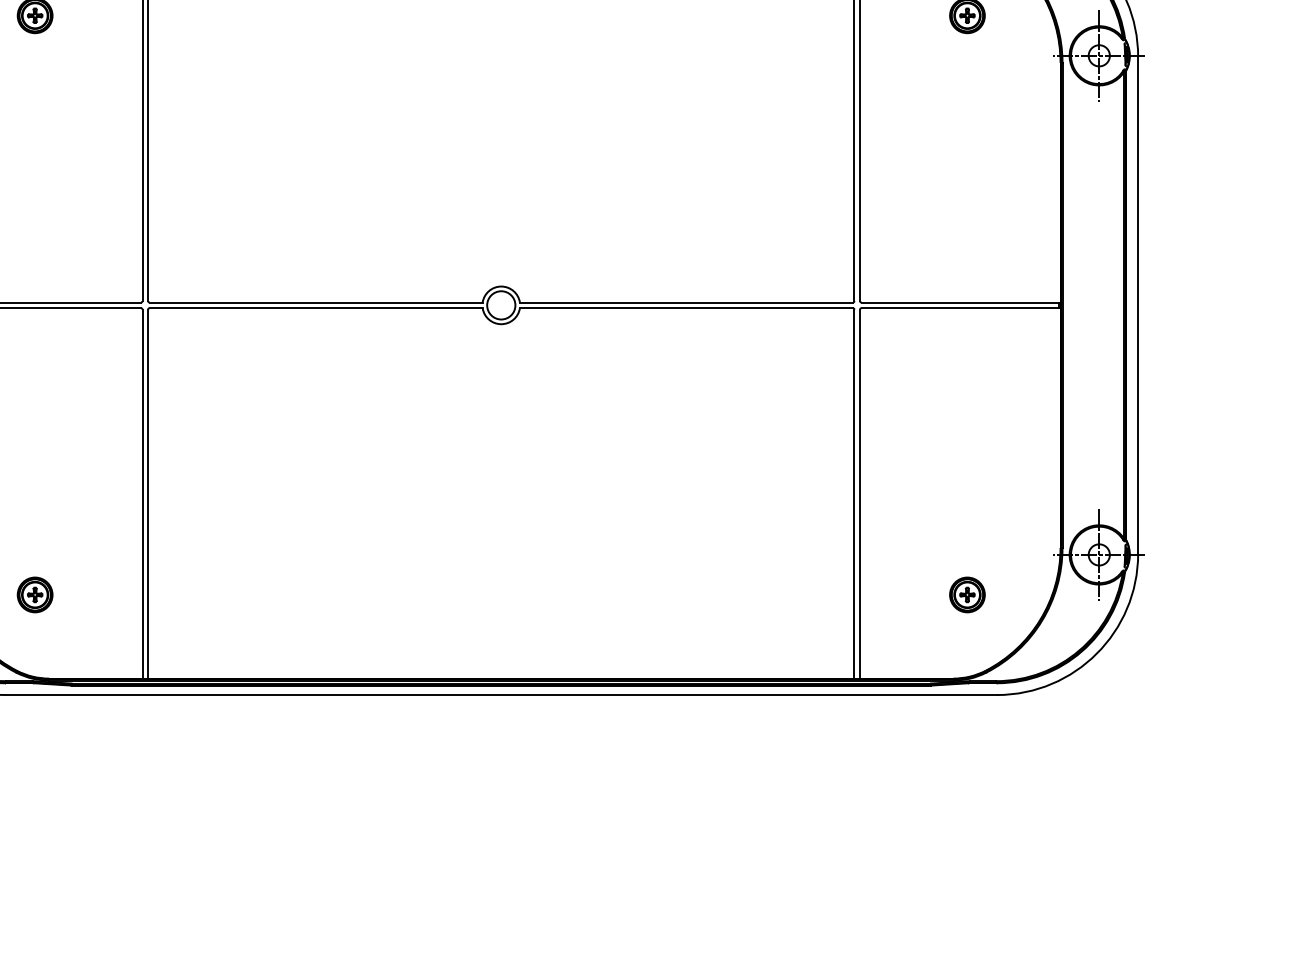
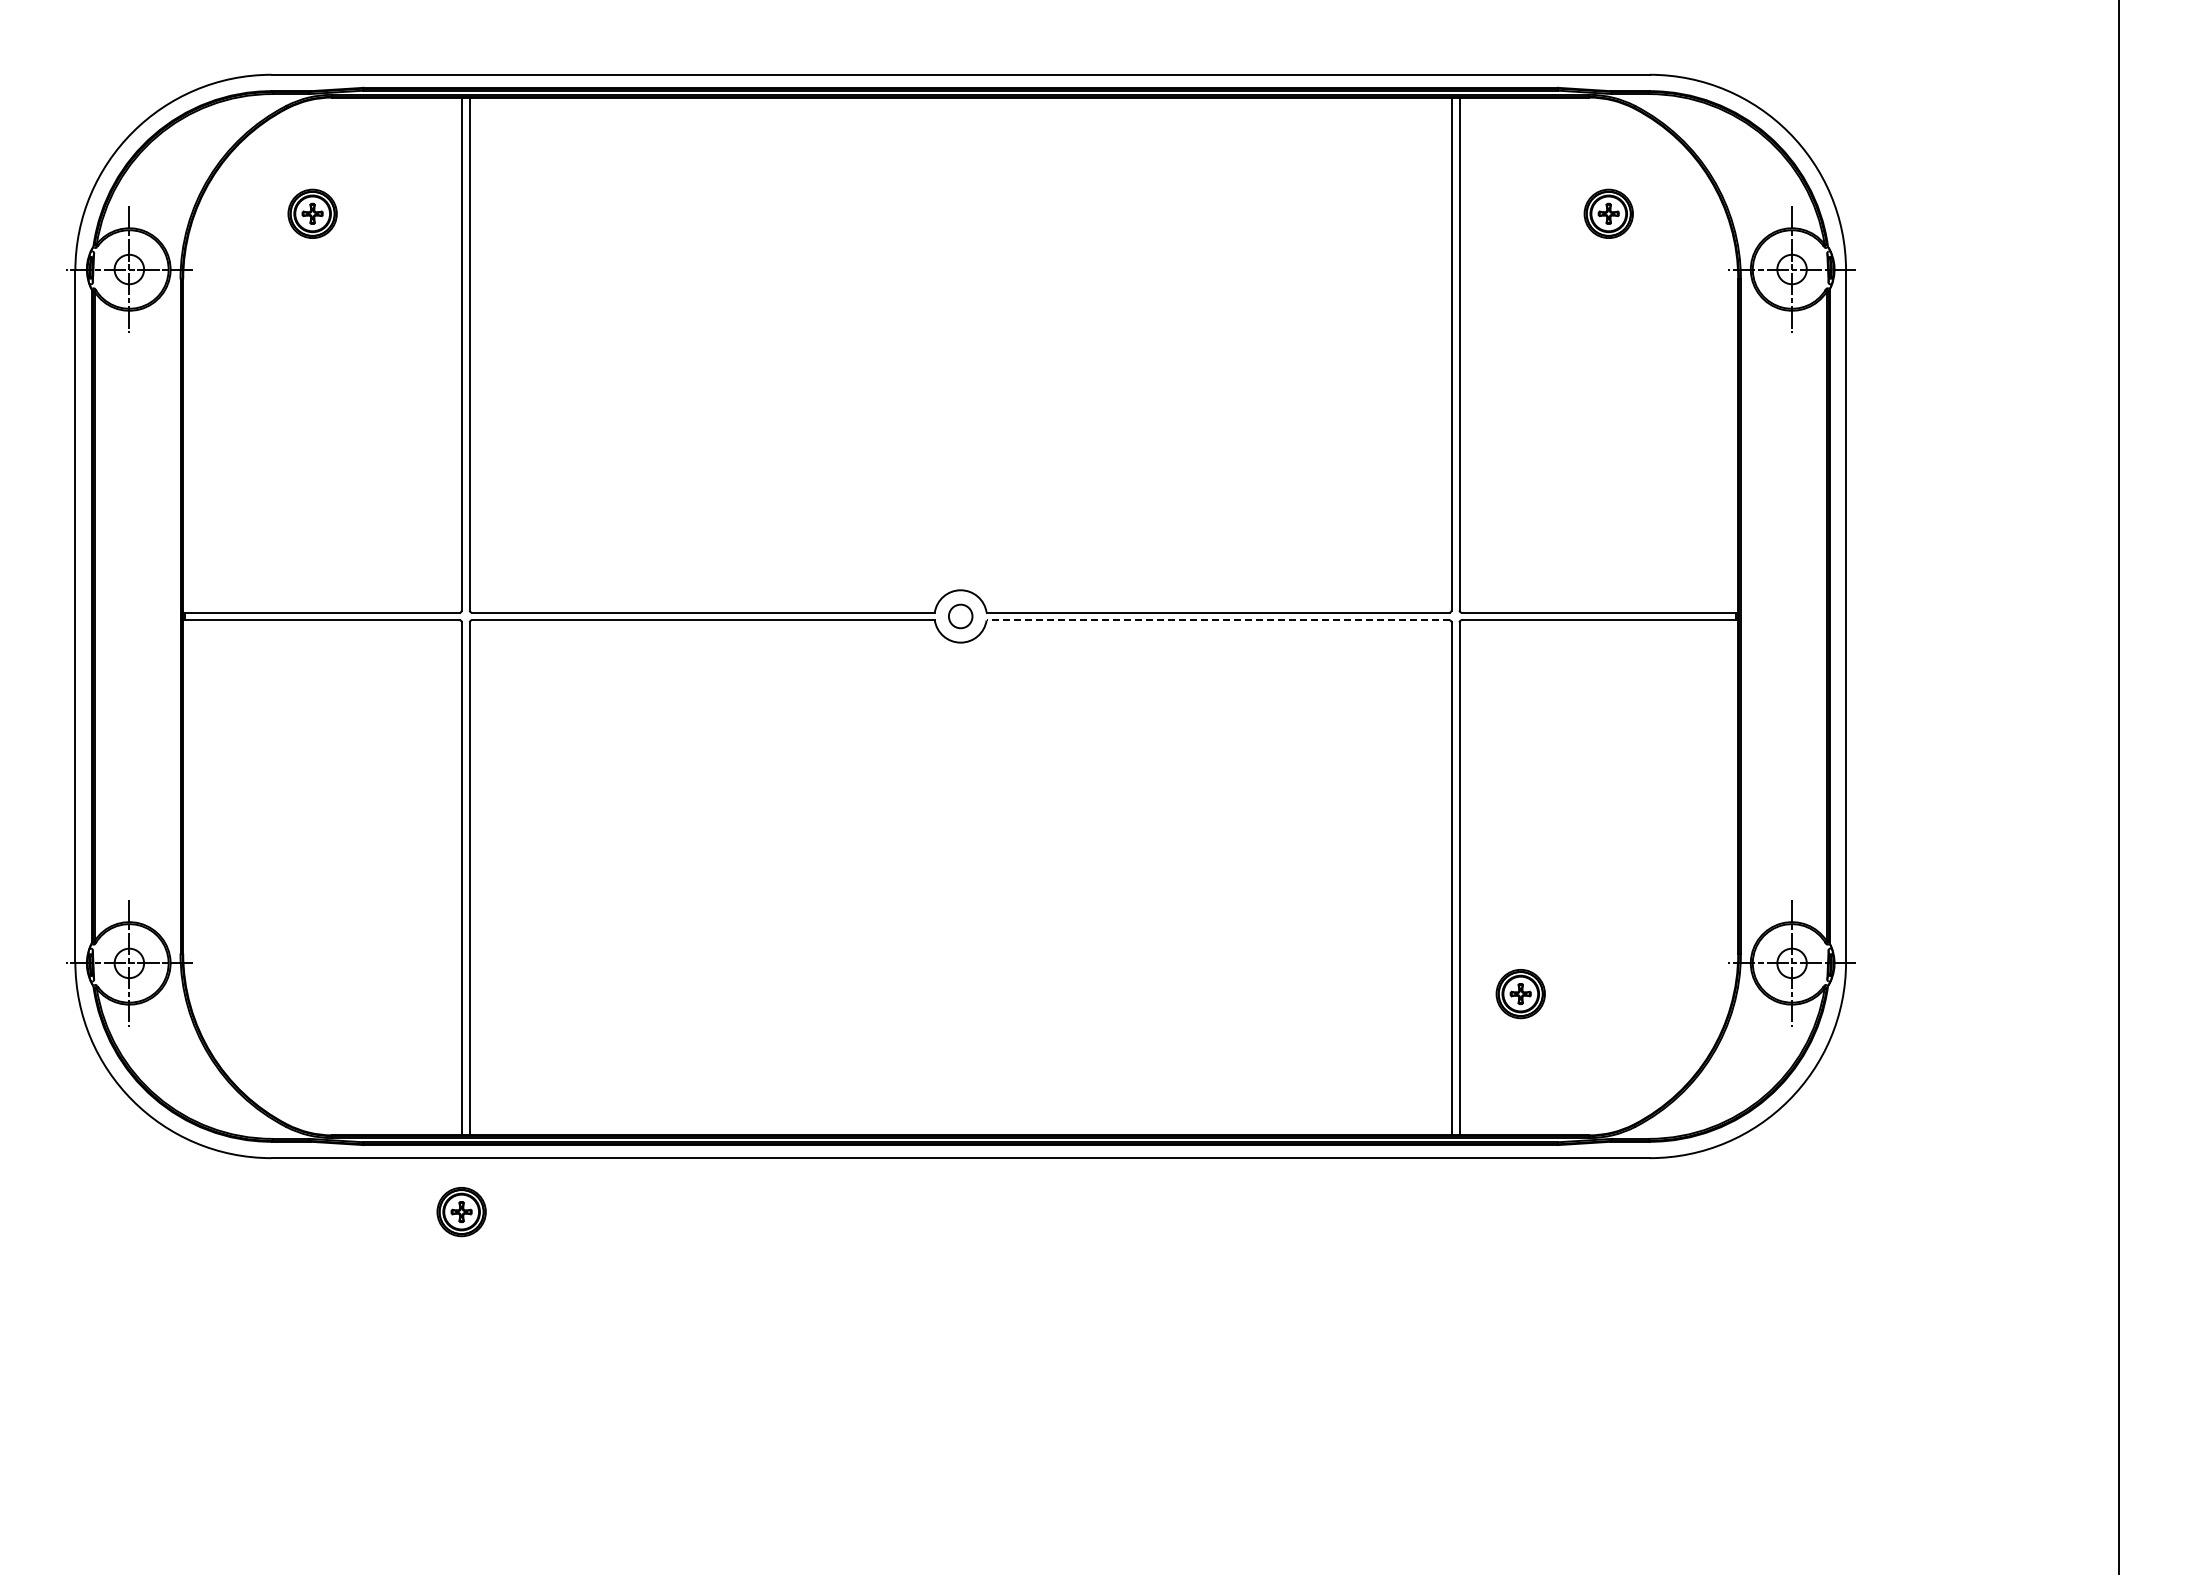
circle: (501, 305) -> (960, 616), size x0.6
line: (686, 308) -> (1218, 620), solid -> dashed
part: (35, 595) -> (461, 1212), moved
part: (967, 595) -> (1520, 994), moved

